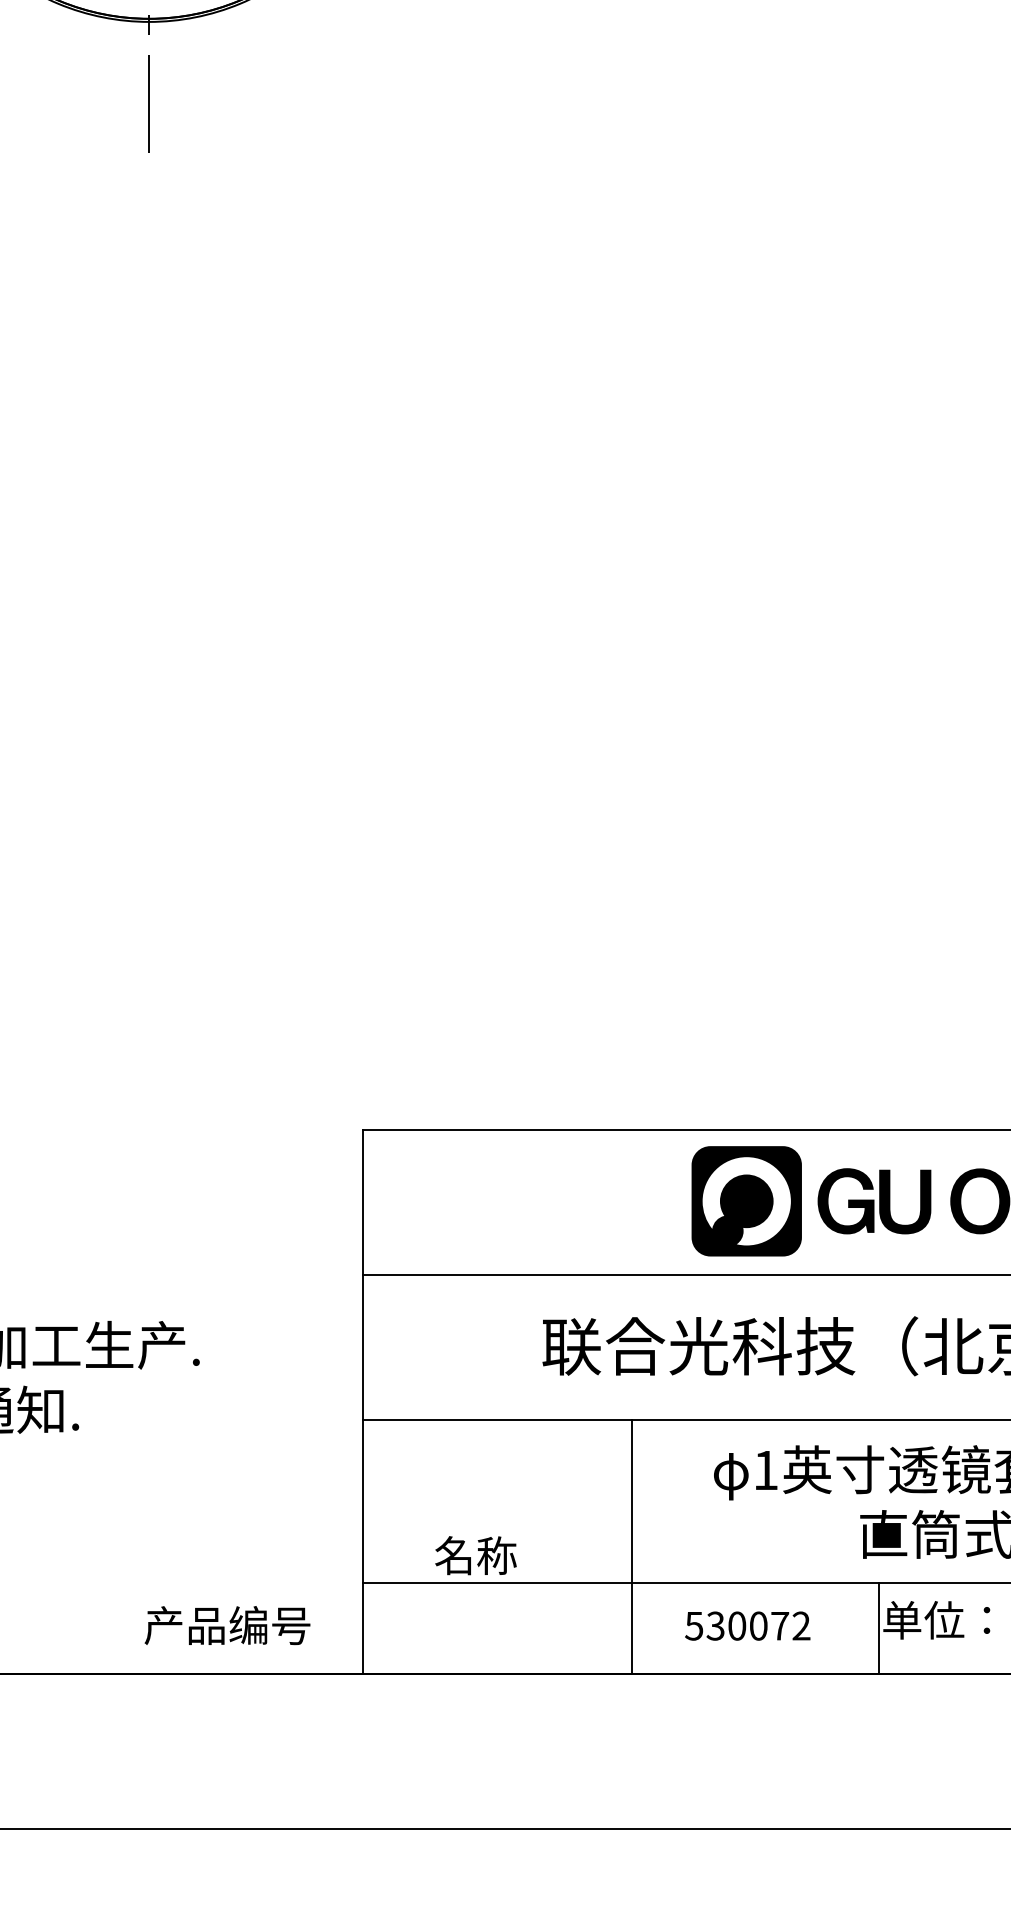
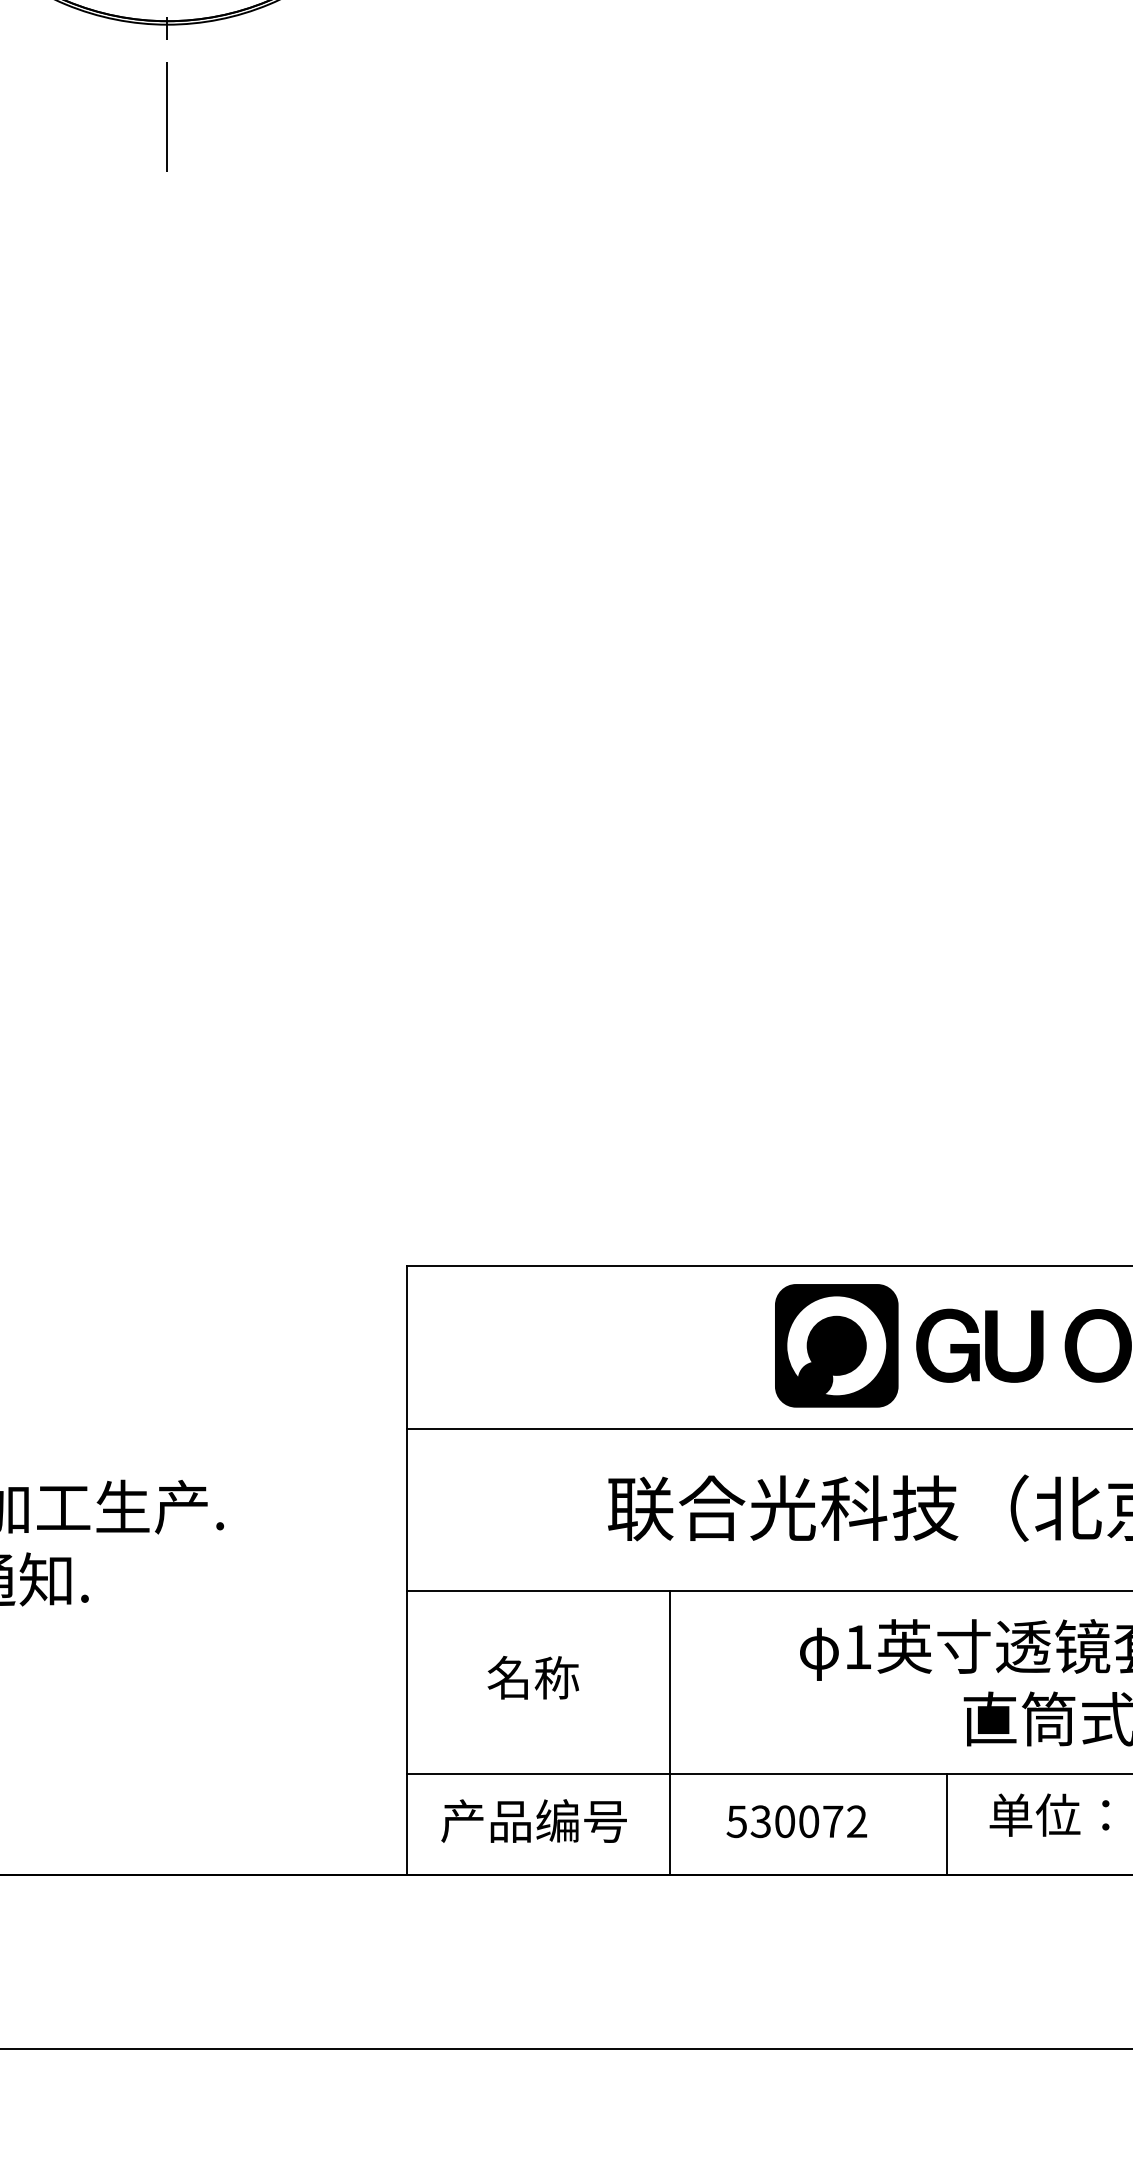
line: (632, 1547) -> (669, 1733), moved
text: (476, 1555) -> (533, 1677), moved
text: (226, 1625) -> (533, 1820), moved
text: (747, 1625) -> (796, 1821), moved
line: (879, 1628) -> (947, 1824), moved

